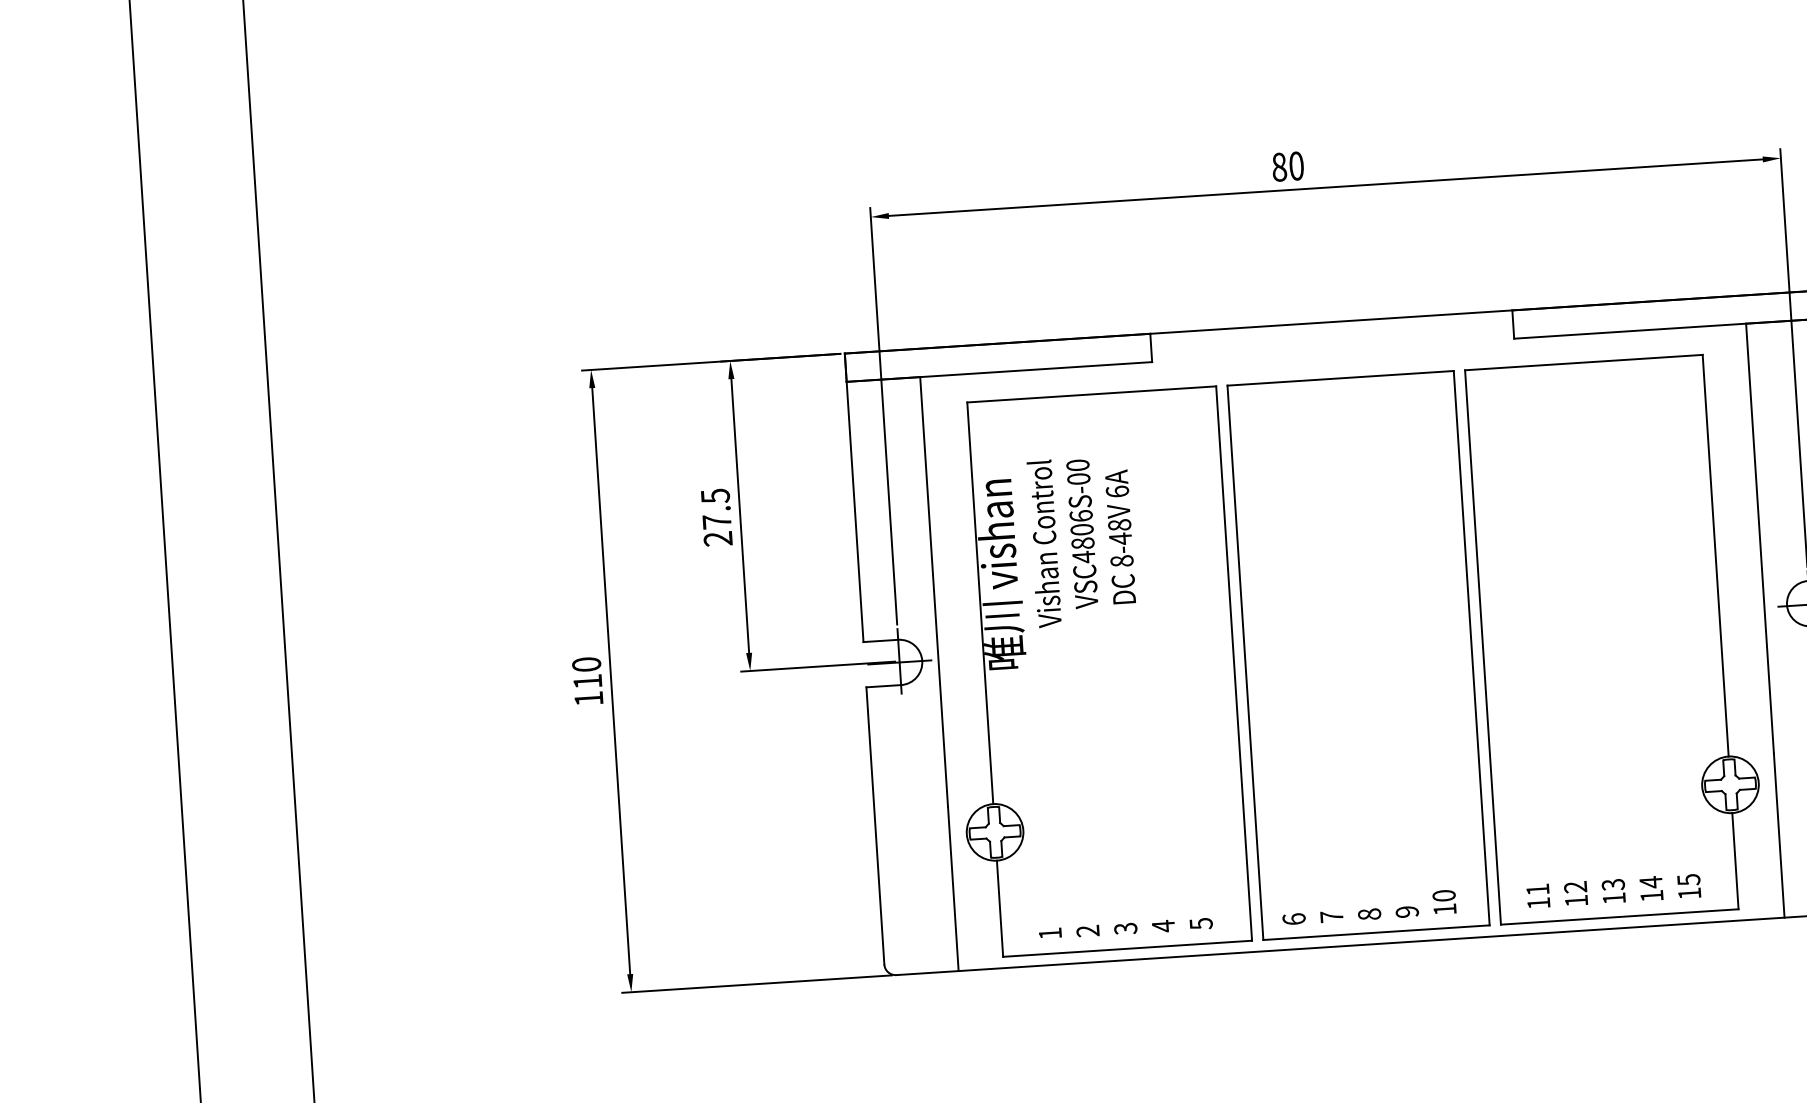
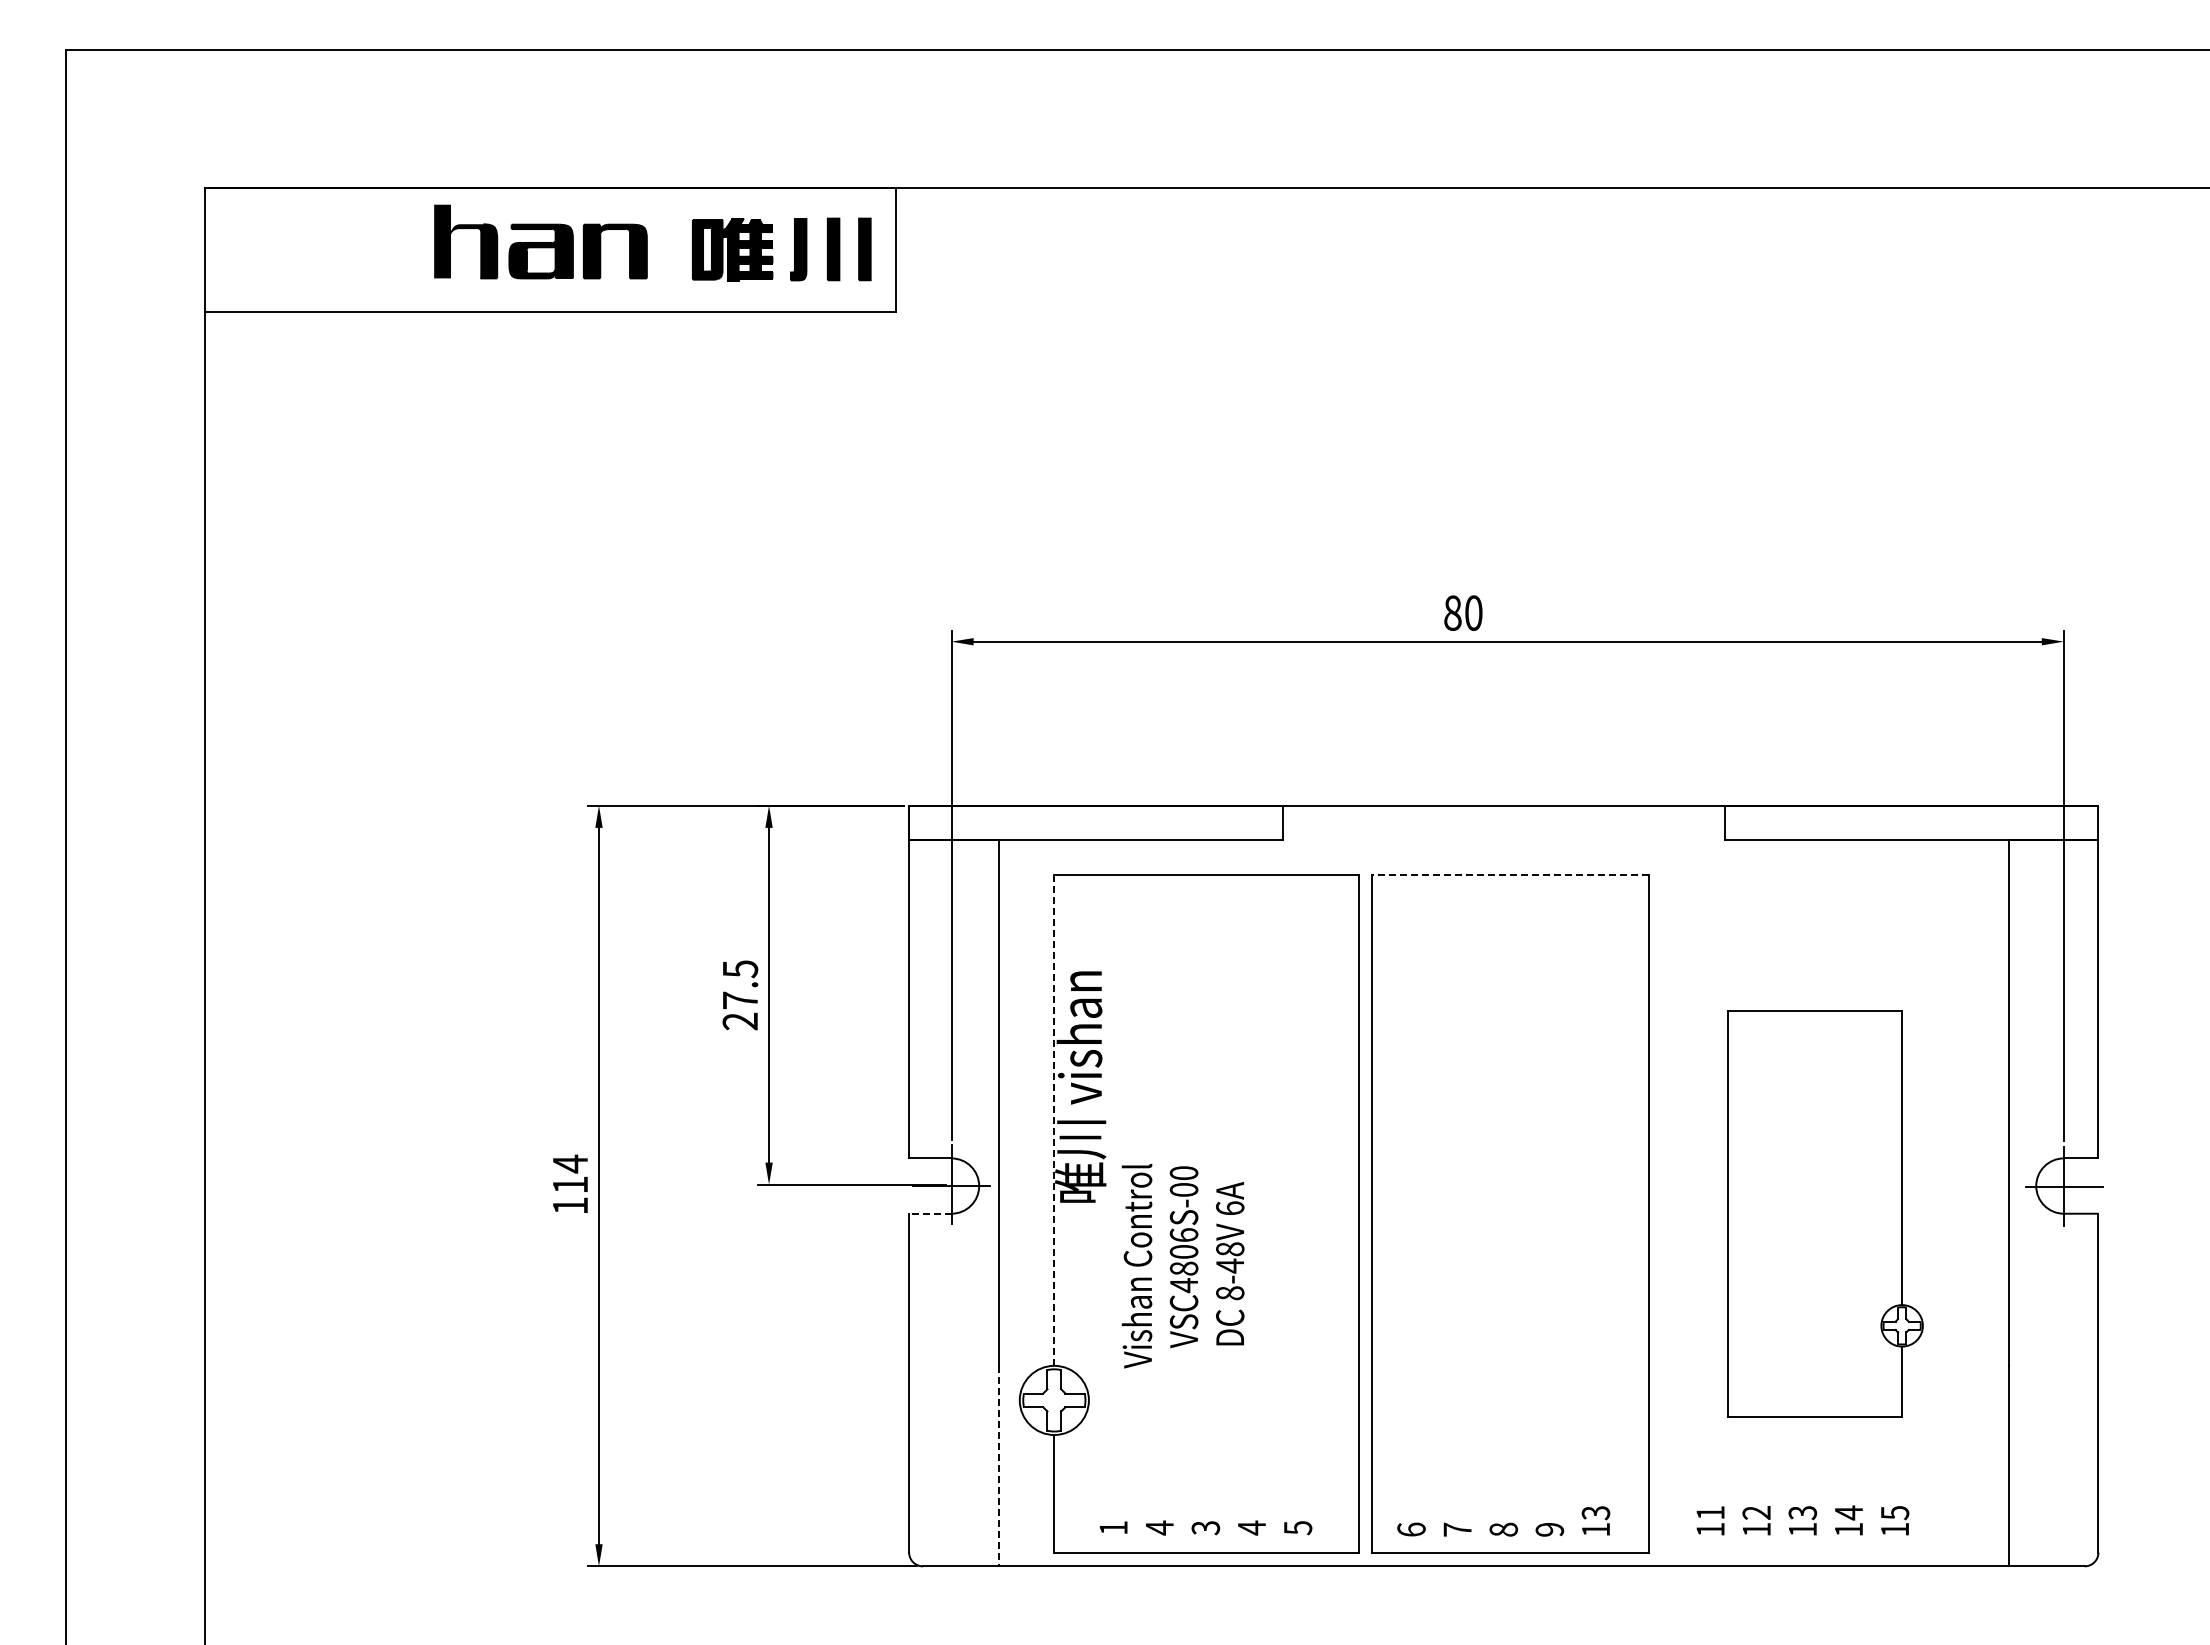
line: (1340, 378) -> (1510, 874), solid -> dashed
text: (1081, 540) -> (1182, 1265), moved
line: (980, 603) -> (1054, 1120), solid -> dashed
part: (1616, 638) -> (1825, 1213), size x0.6
text: (586, 664) -> (570, 1163), 110 -> 114
line: (883, 686) -> (929, 1213), solid -> dashed
line: (953, 889) -> (999, 1466), solid -> dashed
text: (1443, 896) -> (1595, 1513), 10 -> 13
text: (1087, 930) -> (1159, 1527), 2 -> 4

